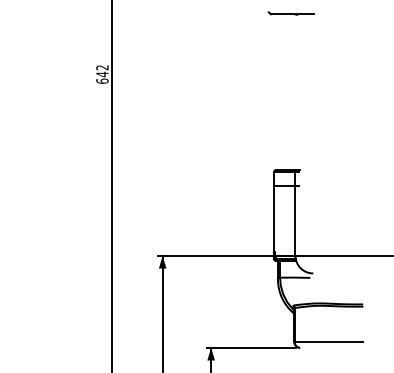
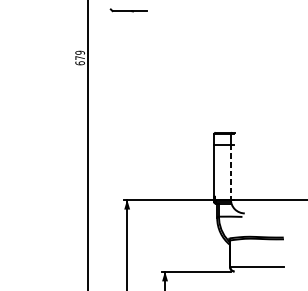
part: (290, 13) -> (127, 10), moved
text: (102, 71) -> (80, 55), 642 -> 679
line: (295, 221) -> (230, 172), solid -> dashed

